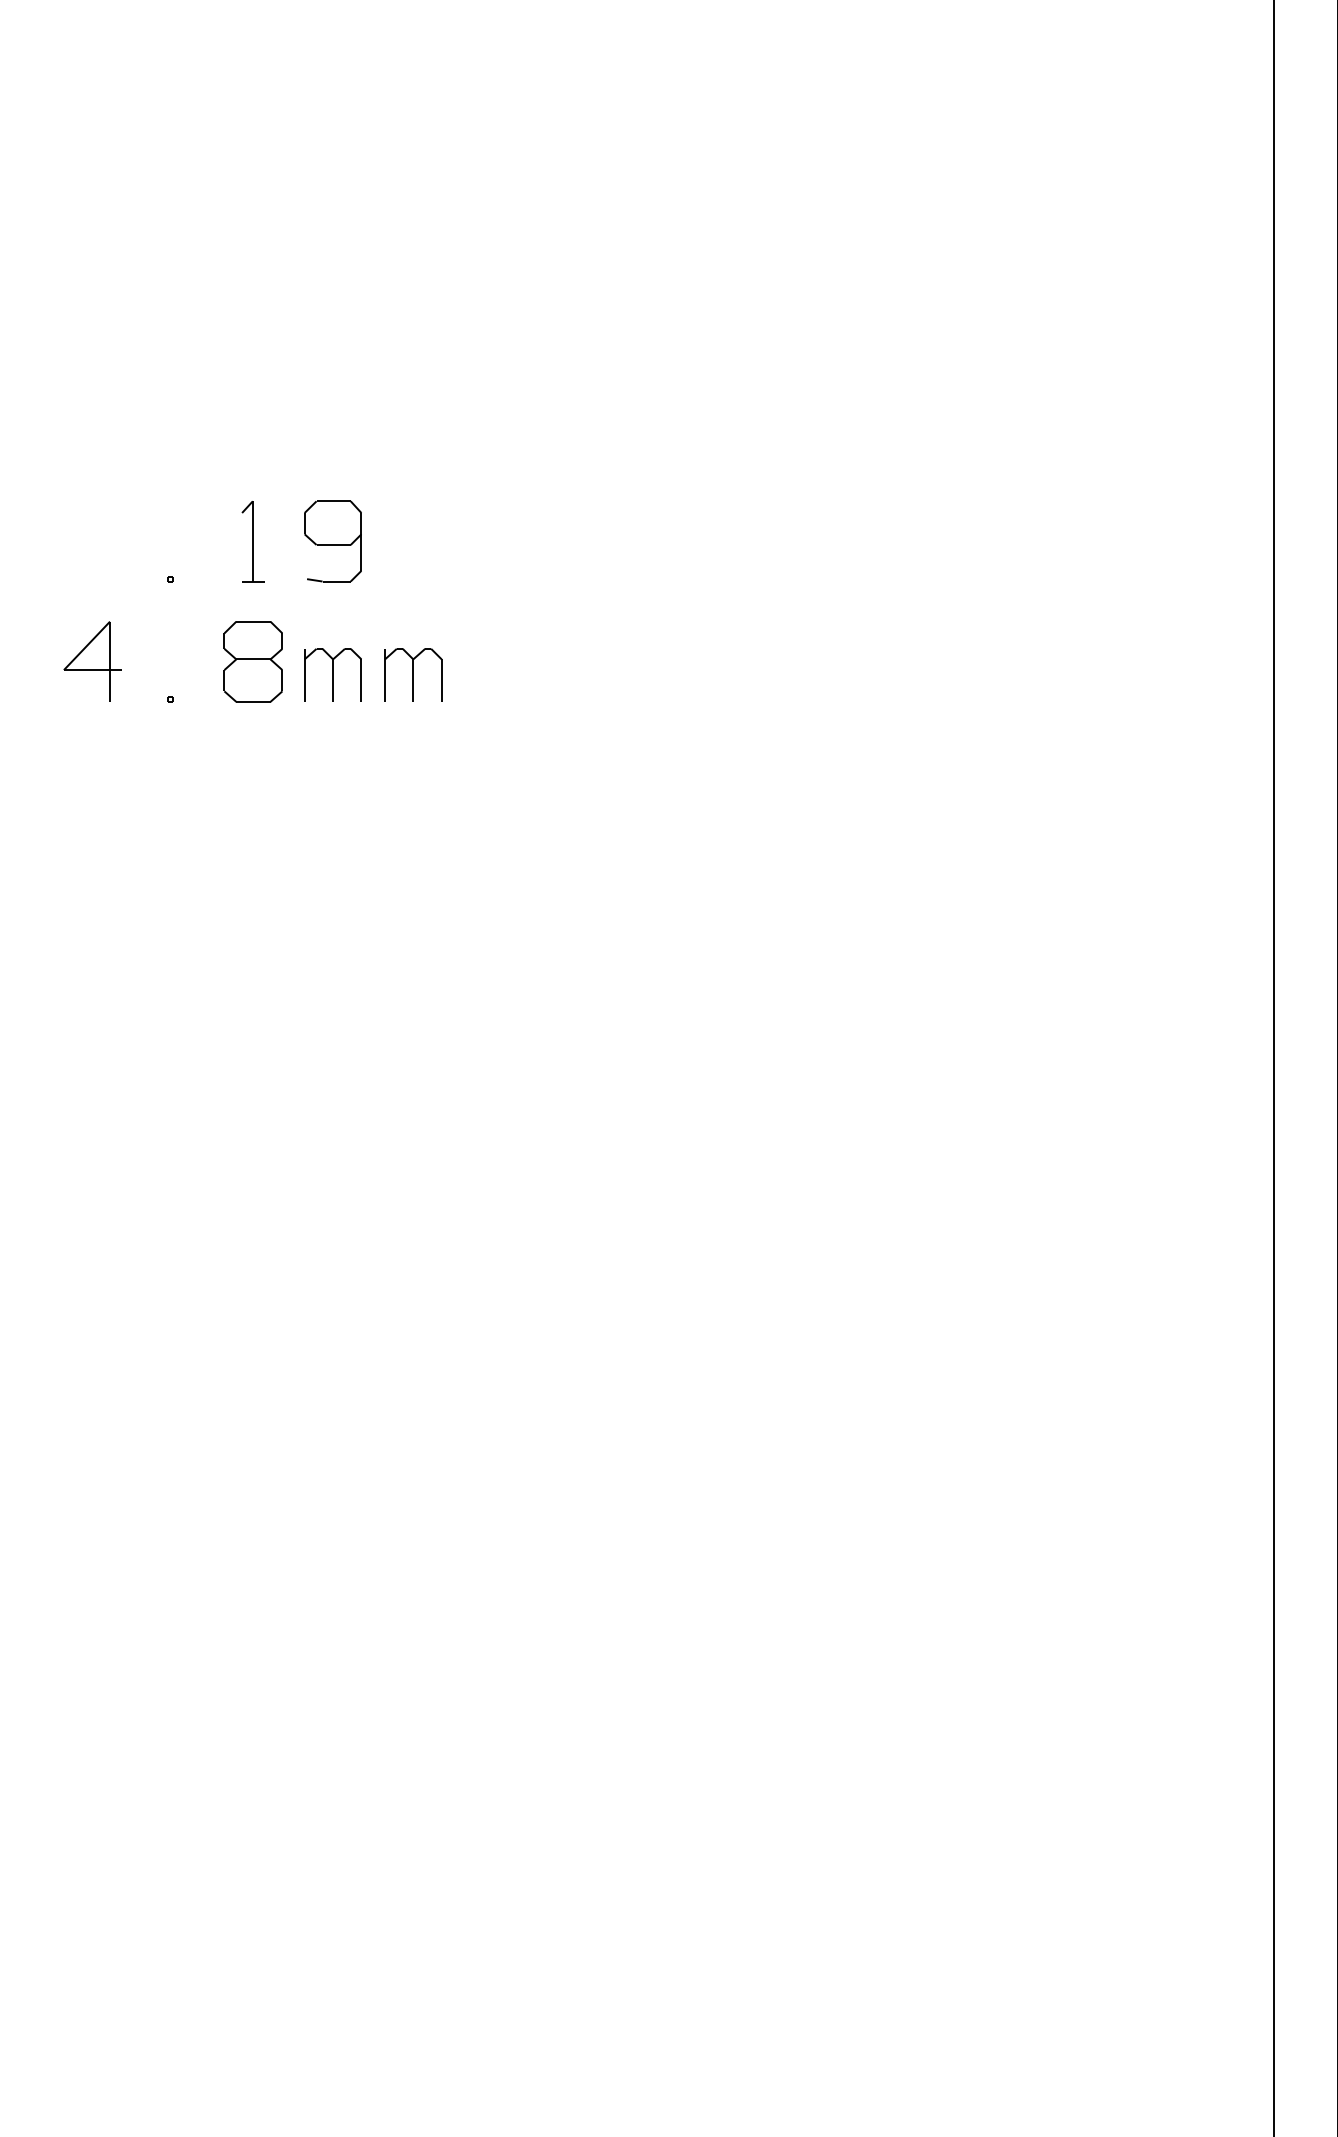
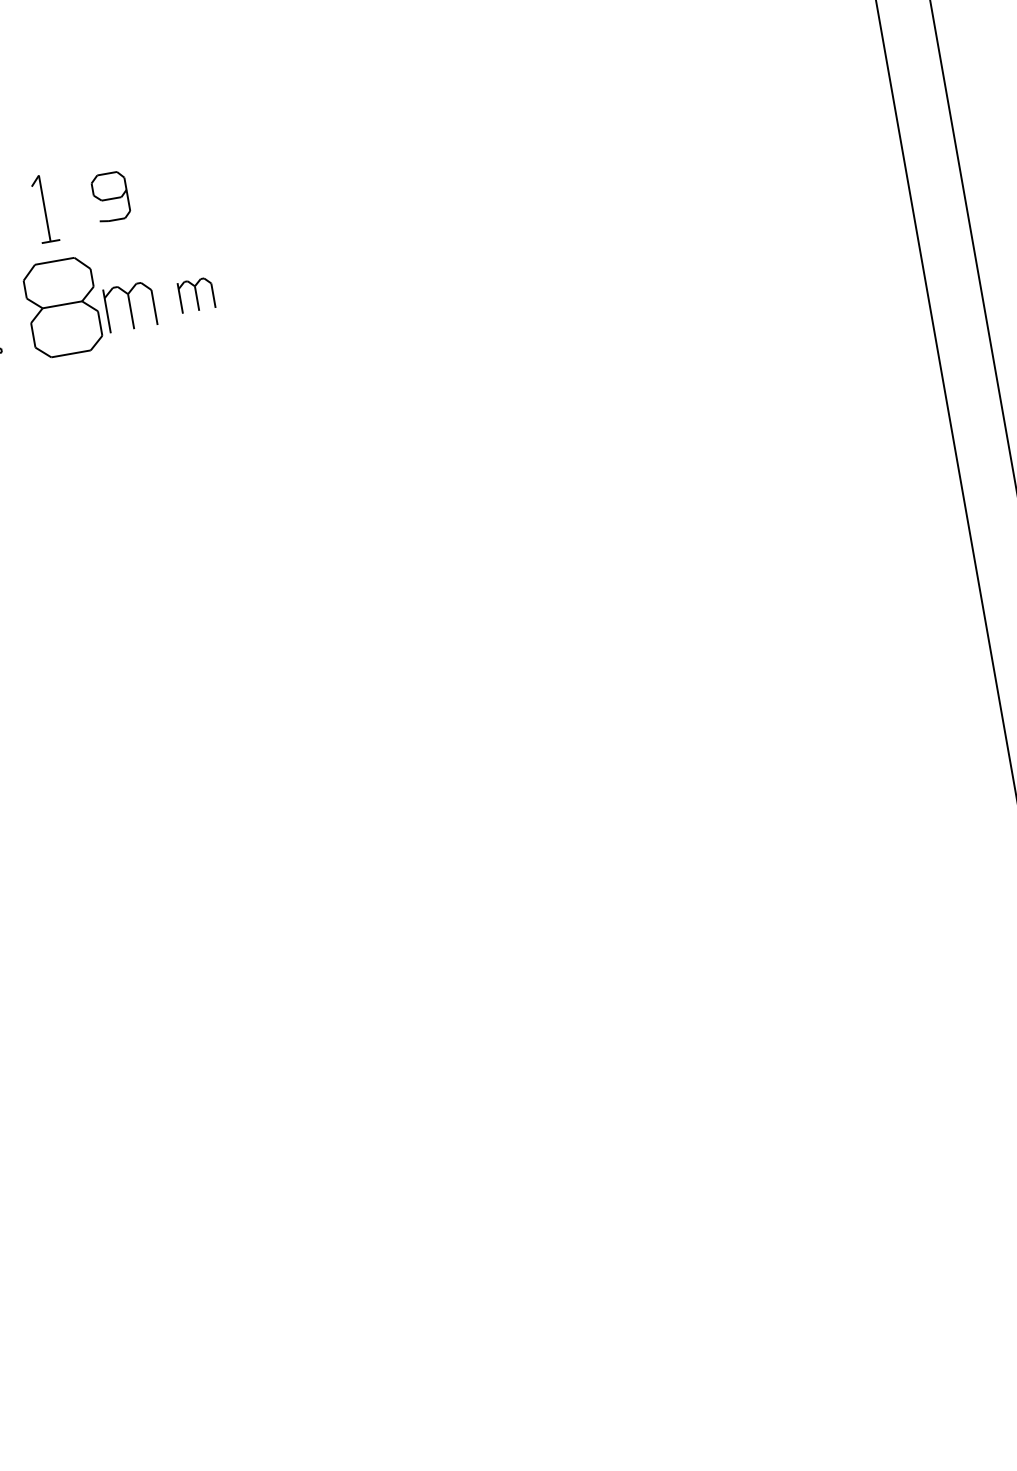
part: (332, 541) -> (110, 197), size x0.7
part: (252, 661) -> (61, 307), size x1.4
part: (413, 674) -> (196, 294), size x0.7

